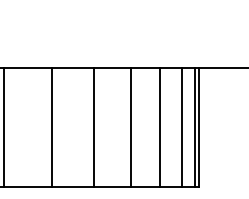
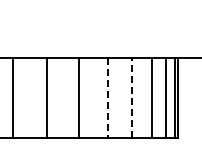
line: (93, 126) -> (107, 97), solid -> dashed
line: (130, 126) -> (132, 97), solid -> dashed

